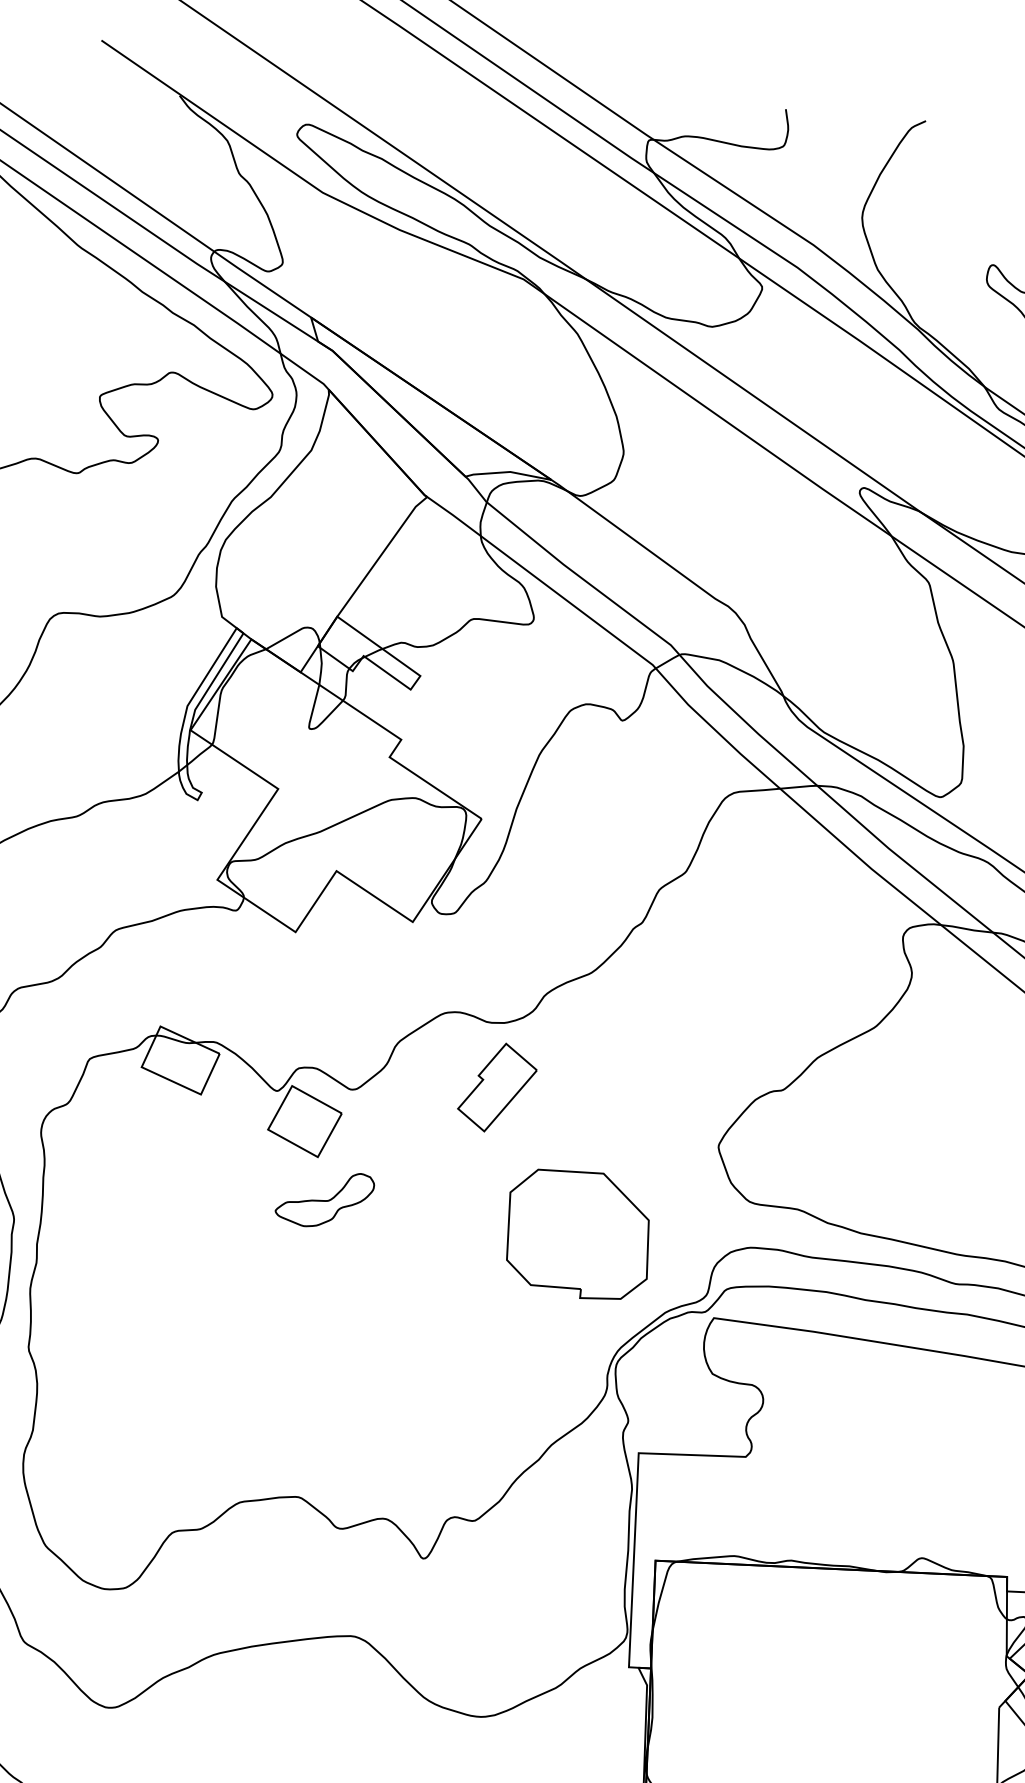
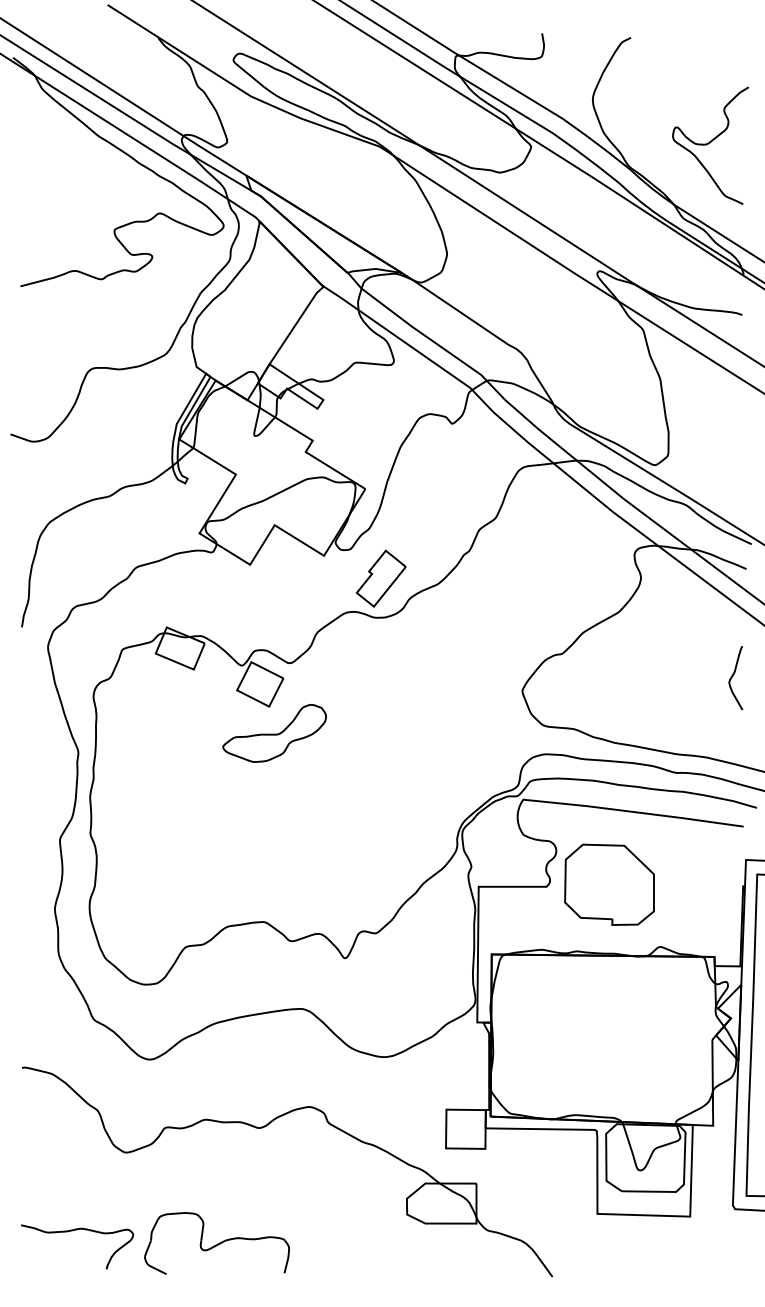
part: (496, 1087) -> (380, 578), moved
part: (324, 1199) -> (274, 733), size x1.67
part: (578, 1234) -> (609, 884), moved

